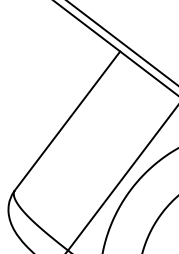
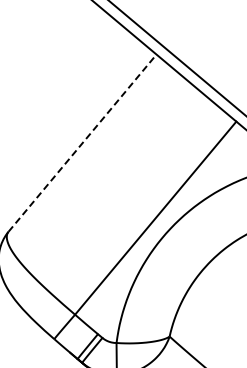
line: (67, 120) -> (82, 142), solid -> dashed

